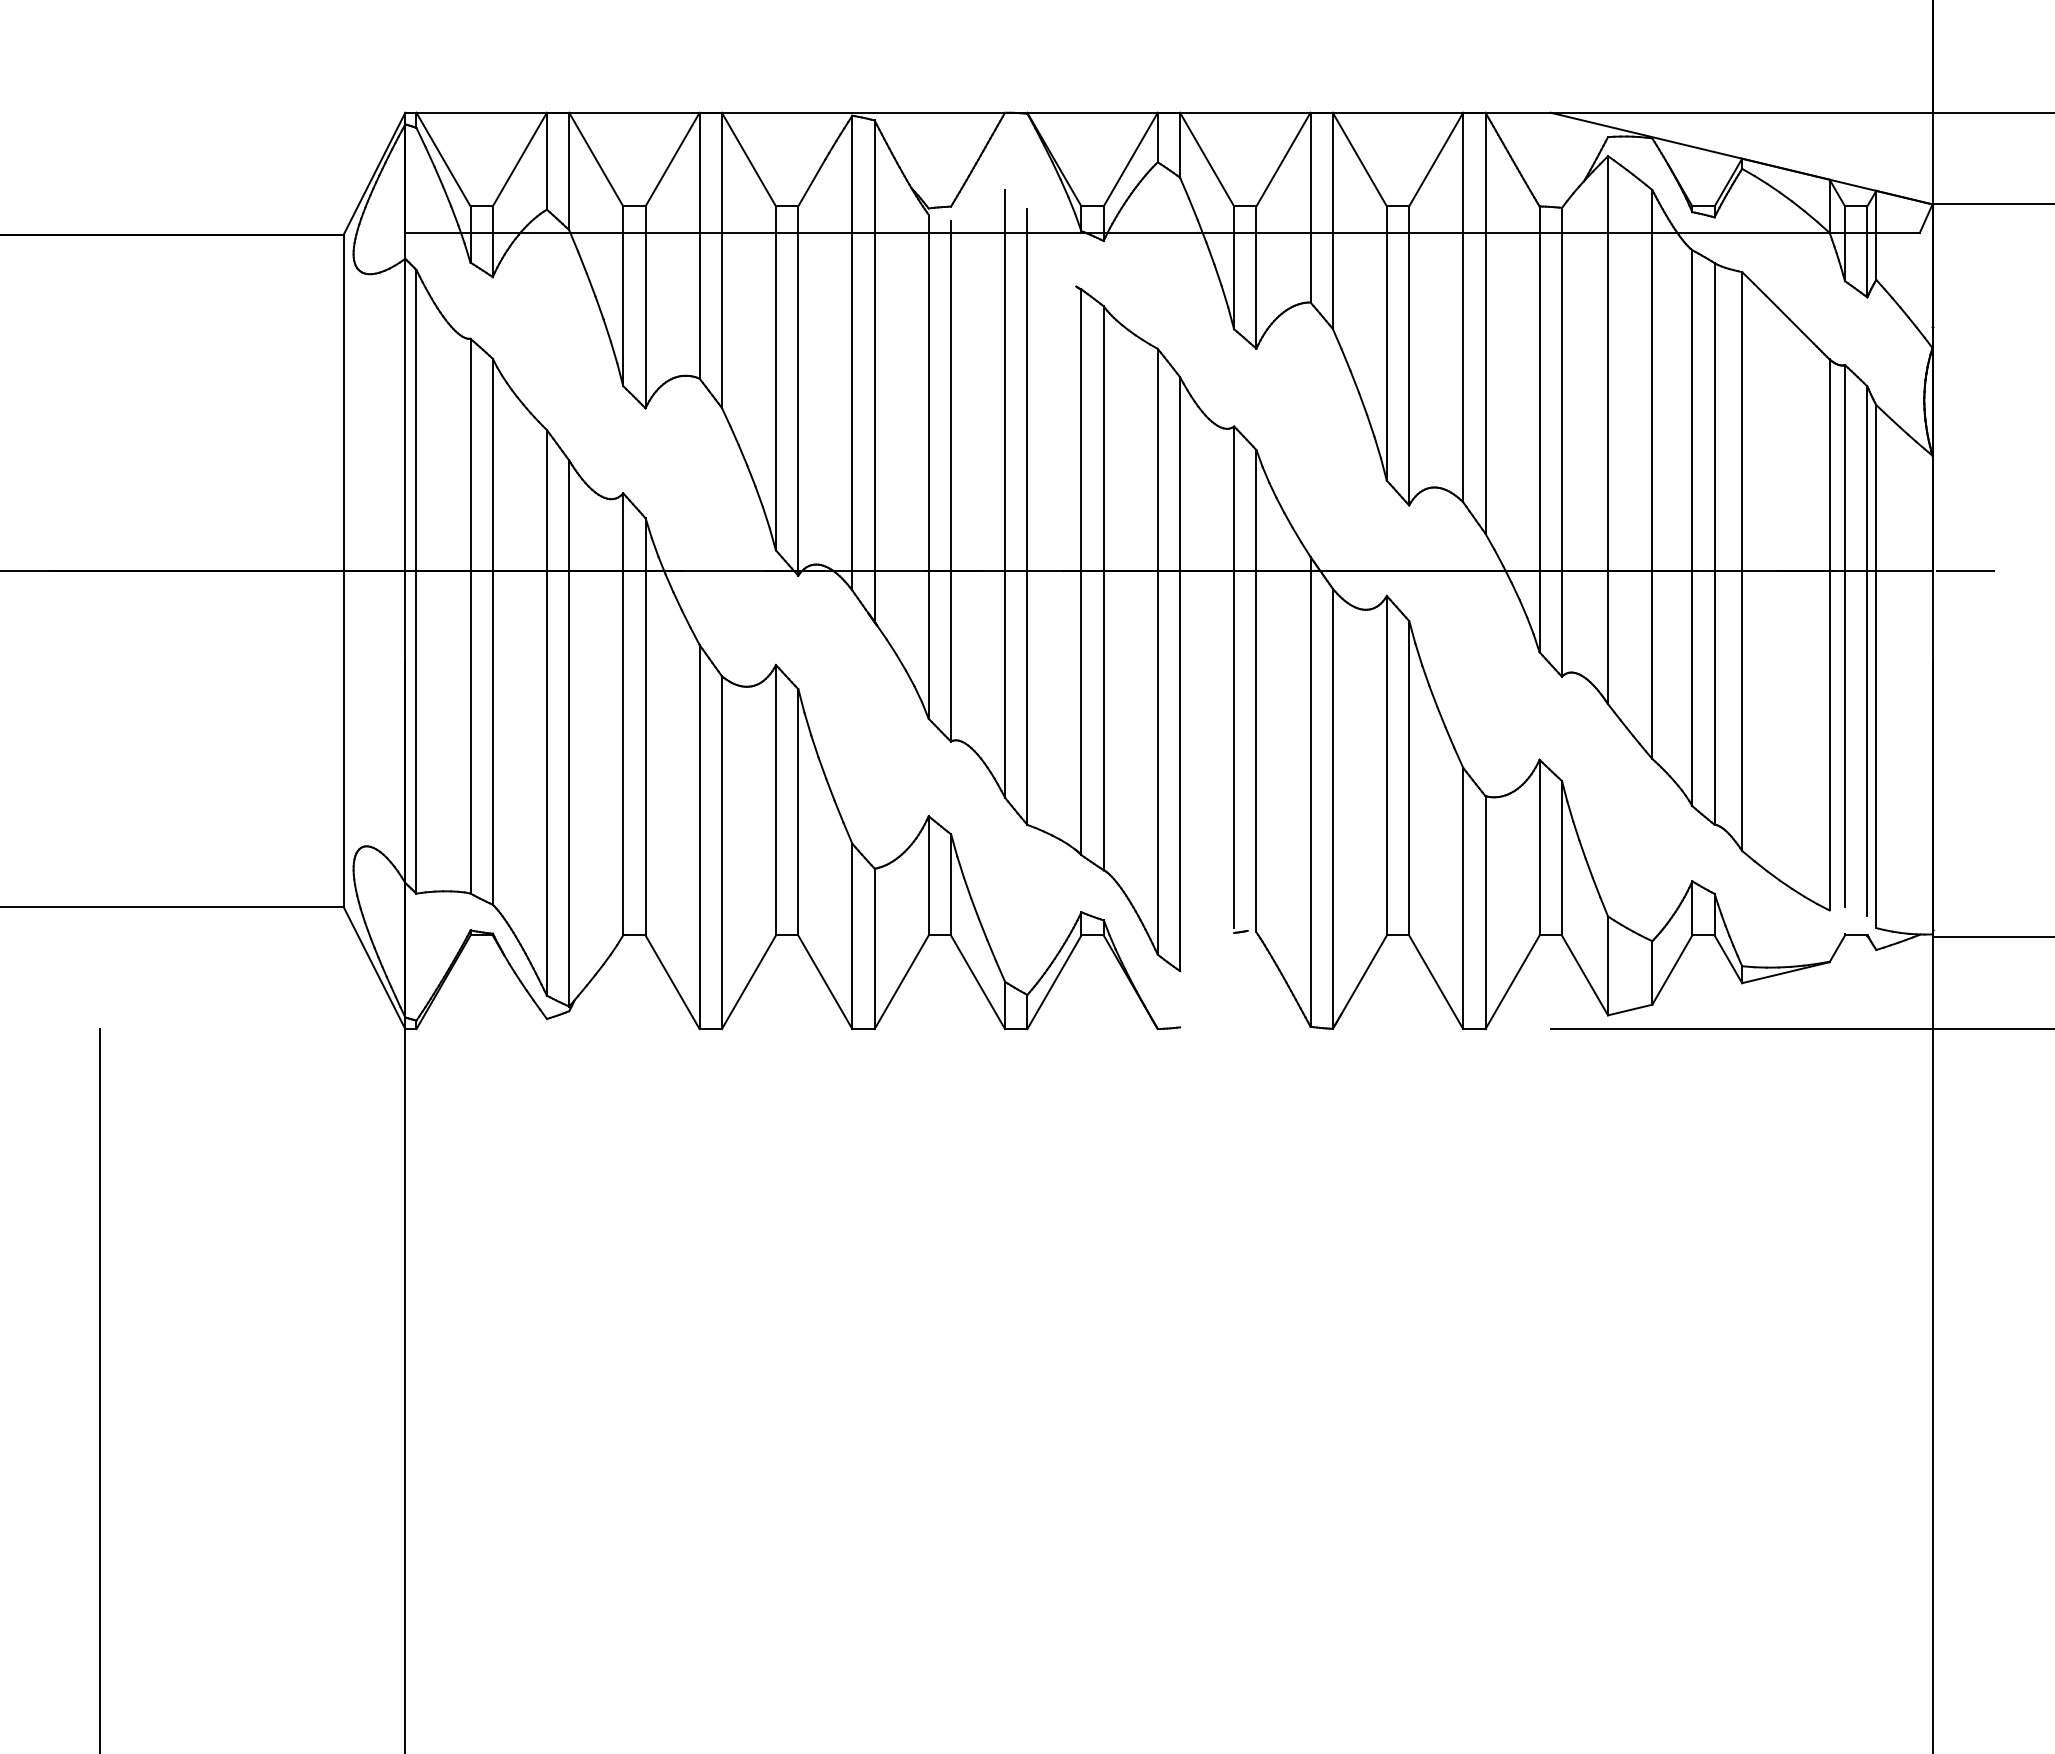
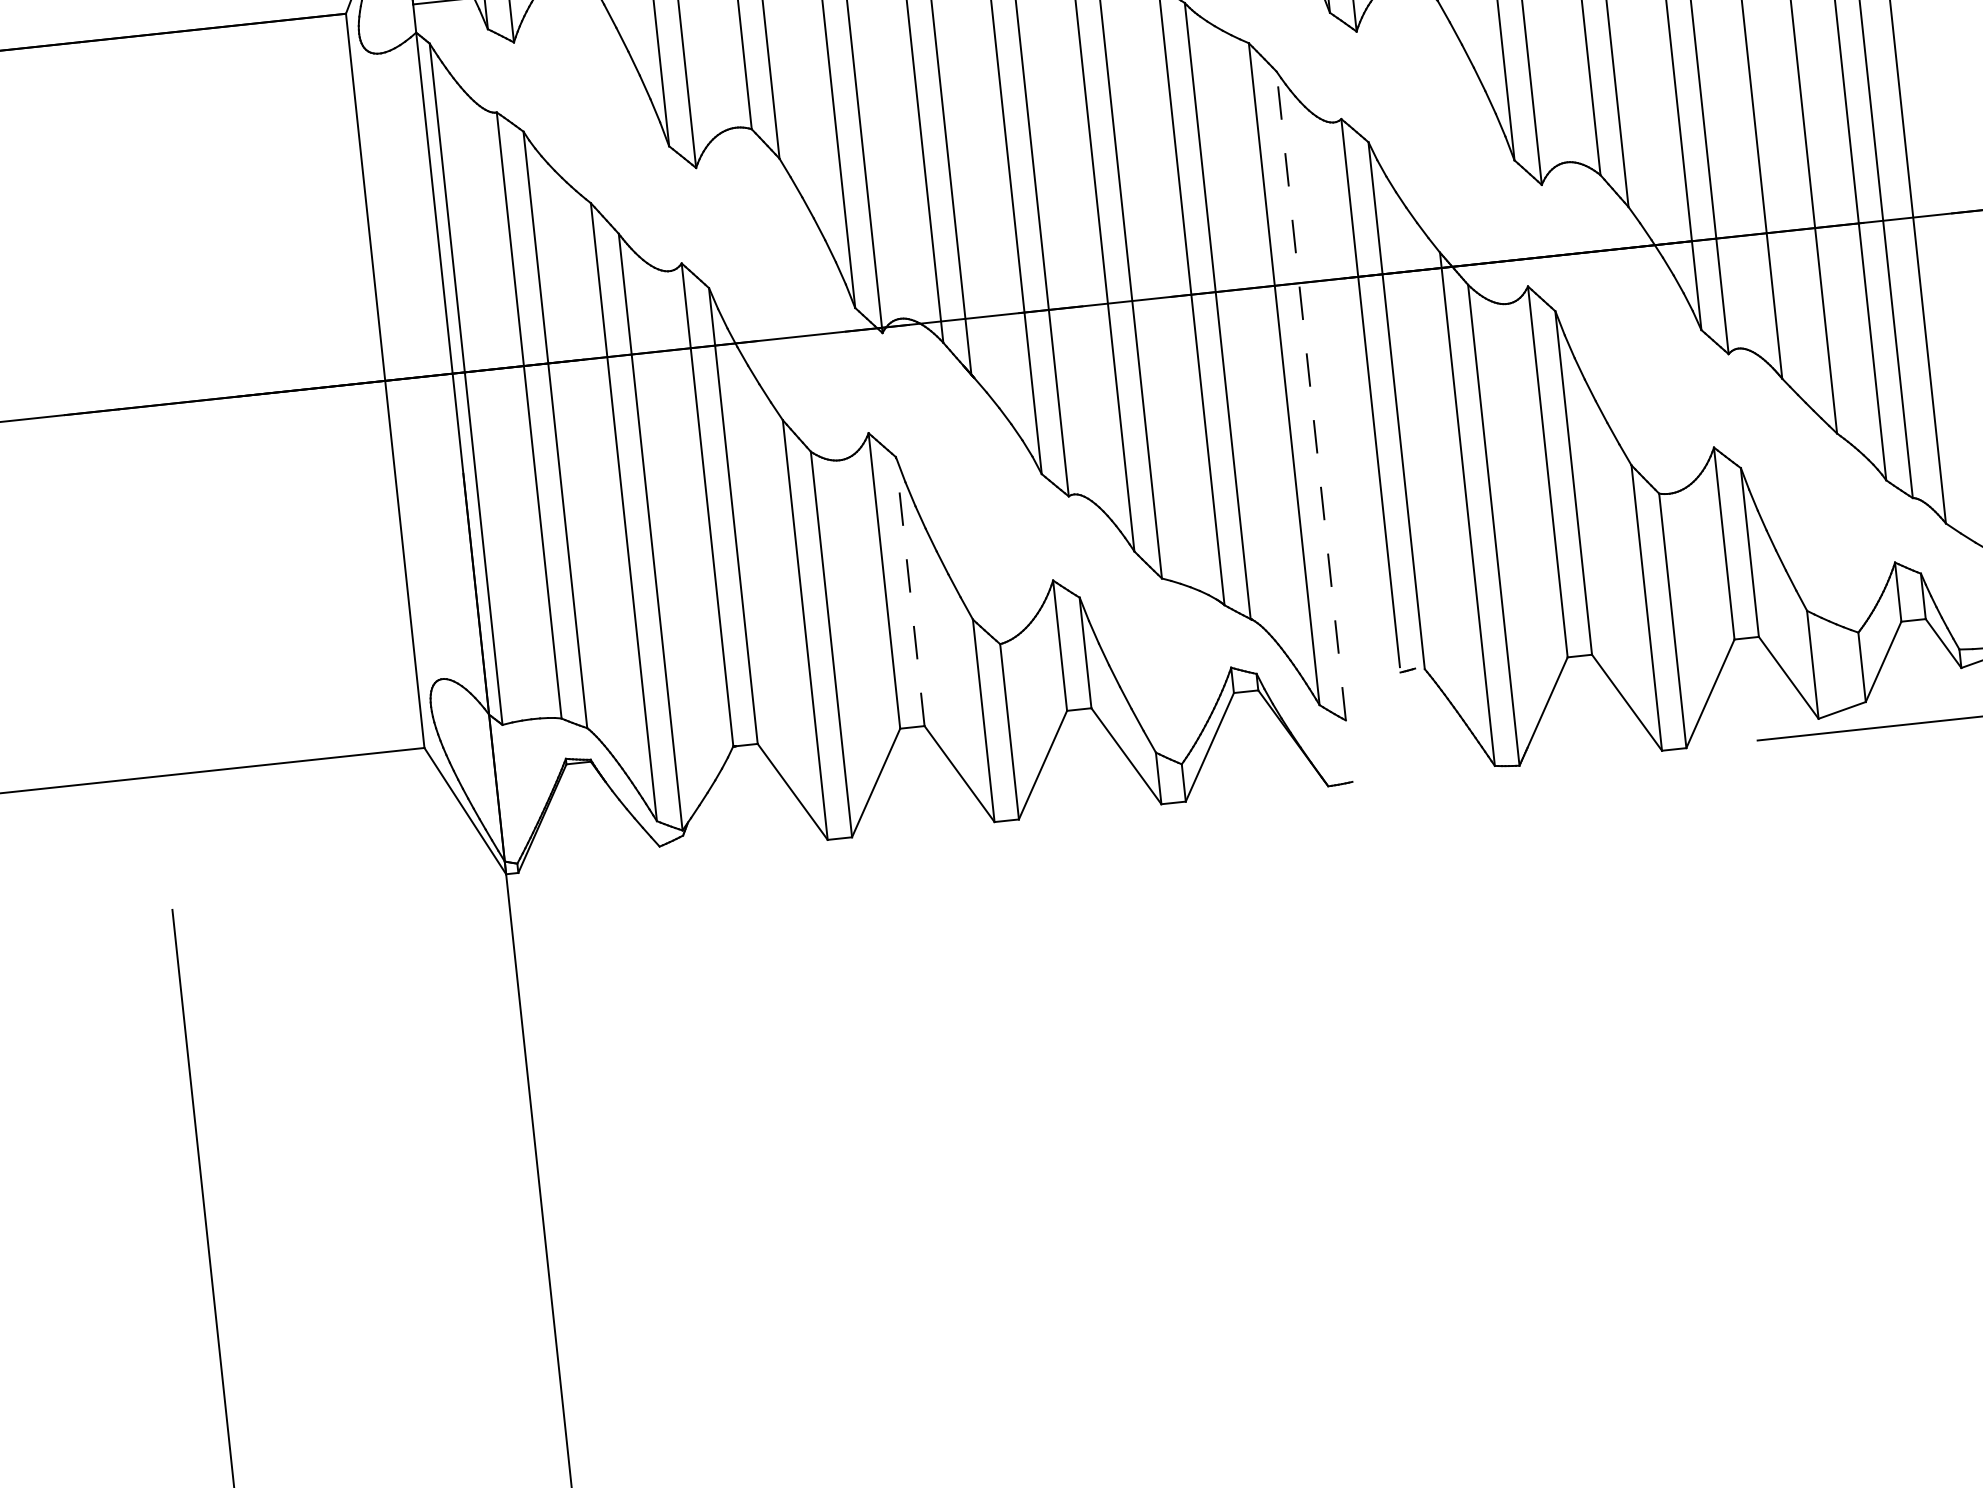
line: (1180, 674) -> (1311, 396), solid -> dashed
line: (798, 811) -> (910, 590), solid -> dashed

